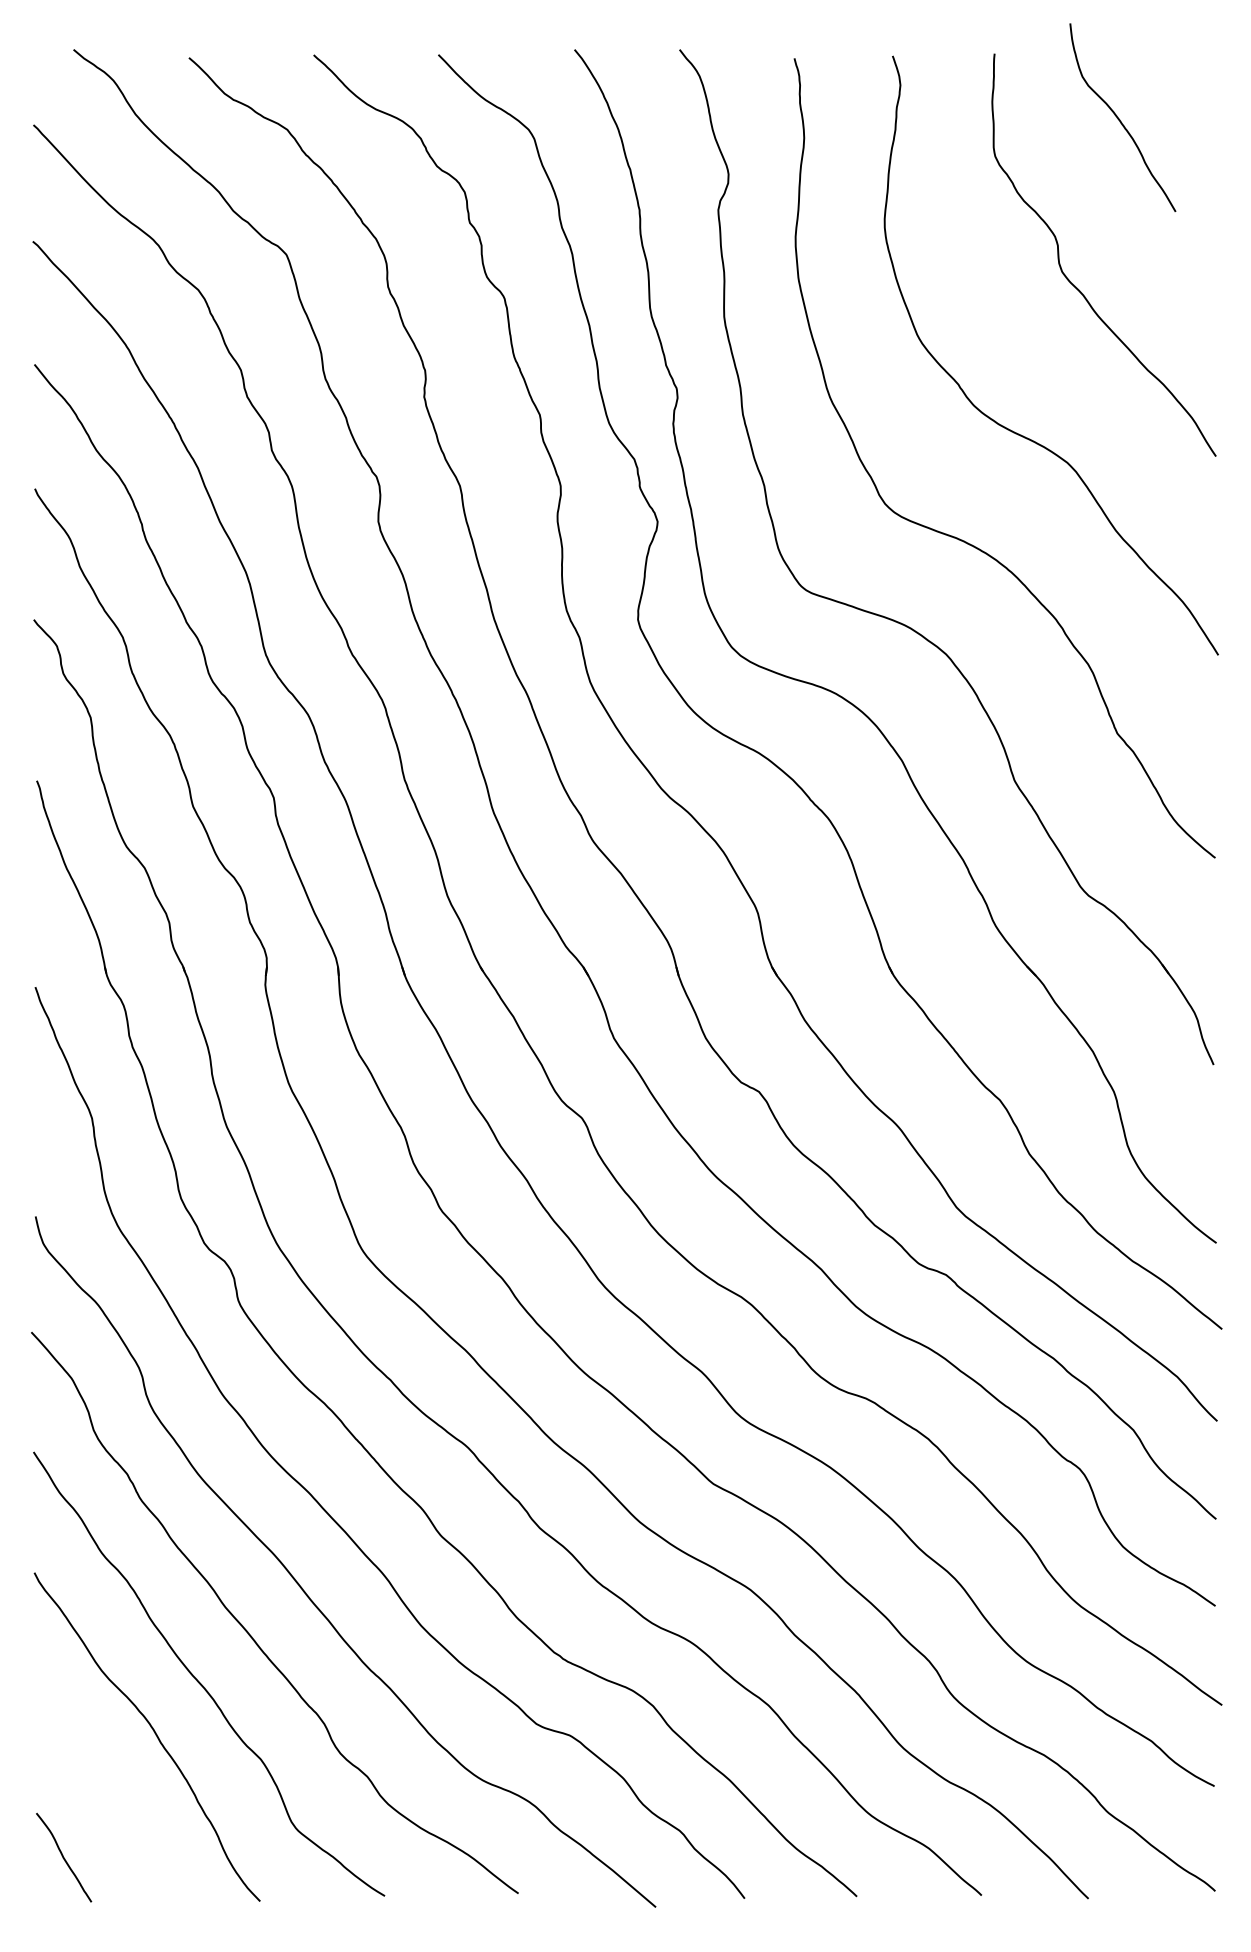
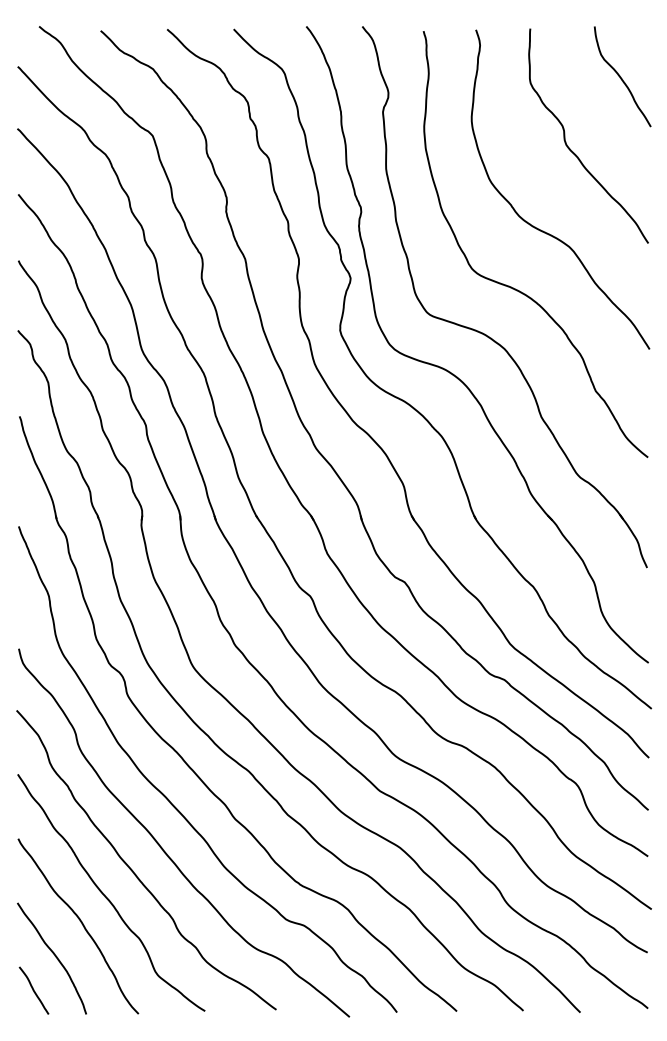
curve: (1120, 119) -> (621, 77), moved
curve: (102, 1793) -> (54, 956), added

